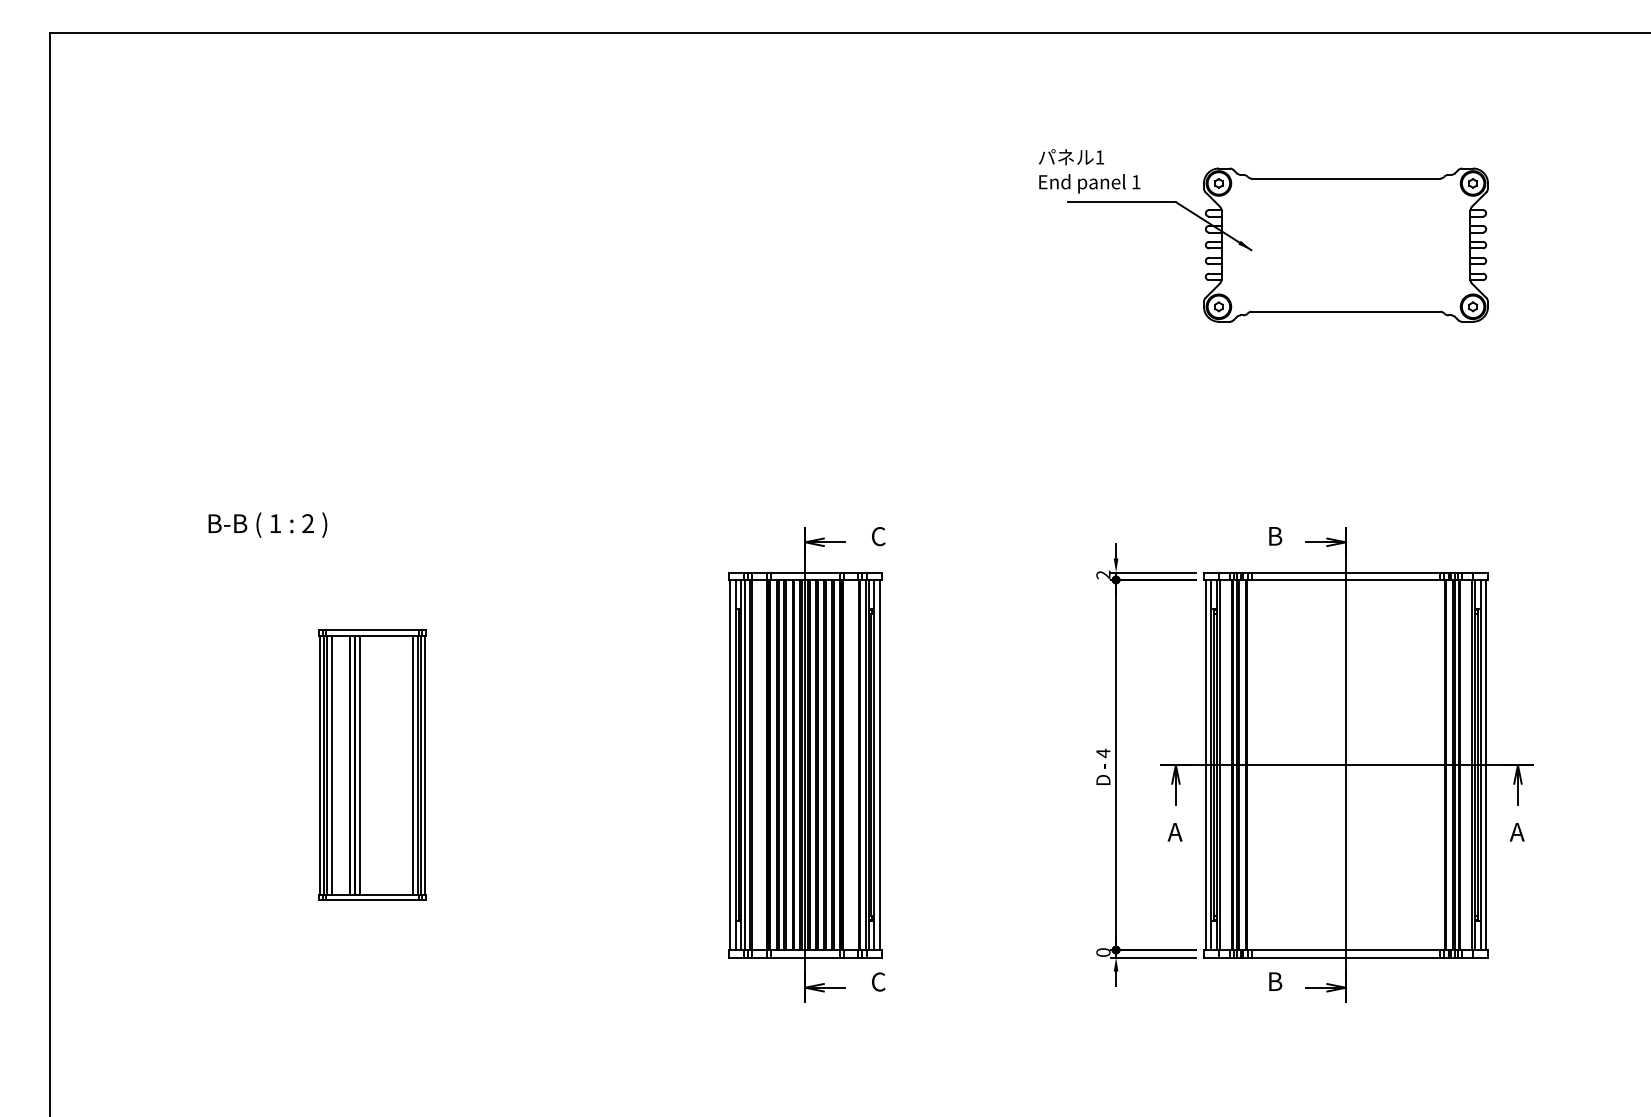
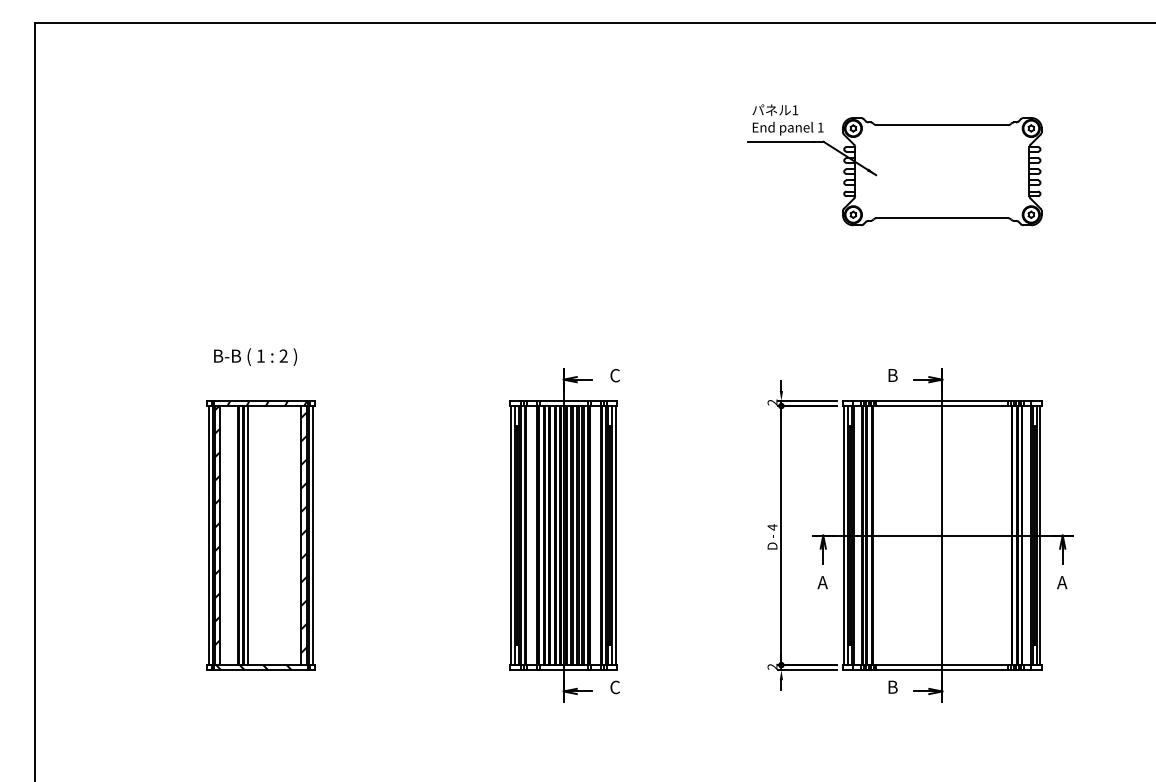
text: (1089, 171) -> (788, 120), moved
text: (267, 524) -> (255, 356), moved
part: (372, 765) -> (260, 535), size x1.43
text: (1103, 952) -> (772, 666), 0 -> 2

